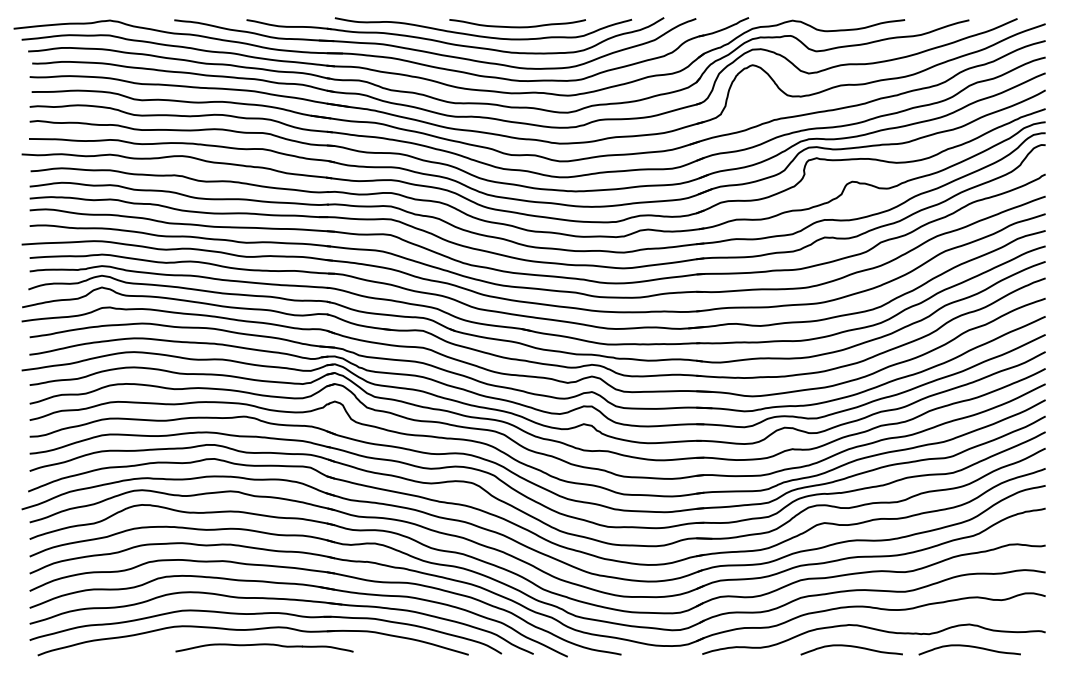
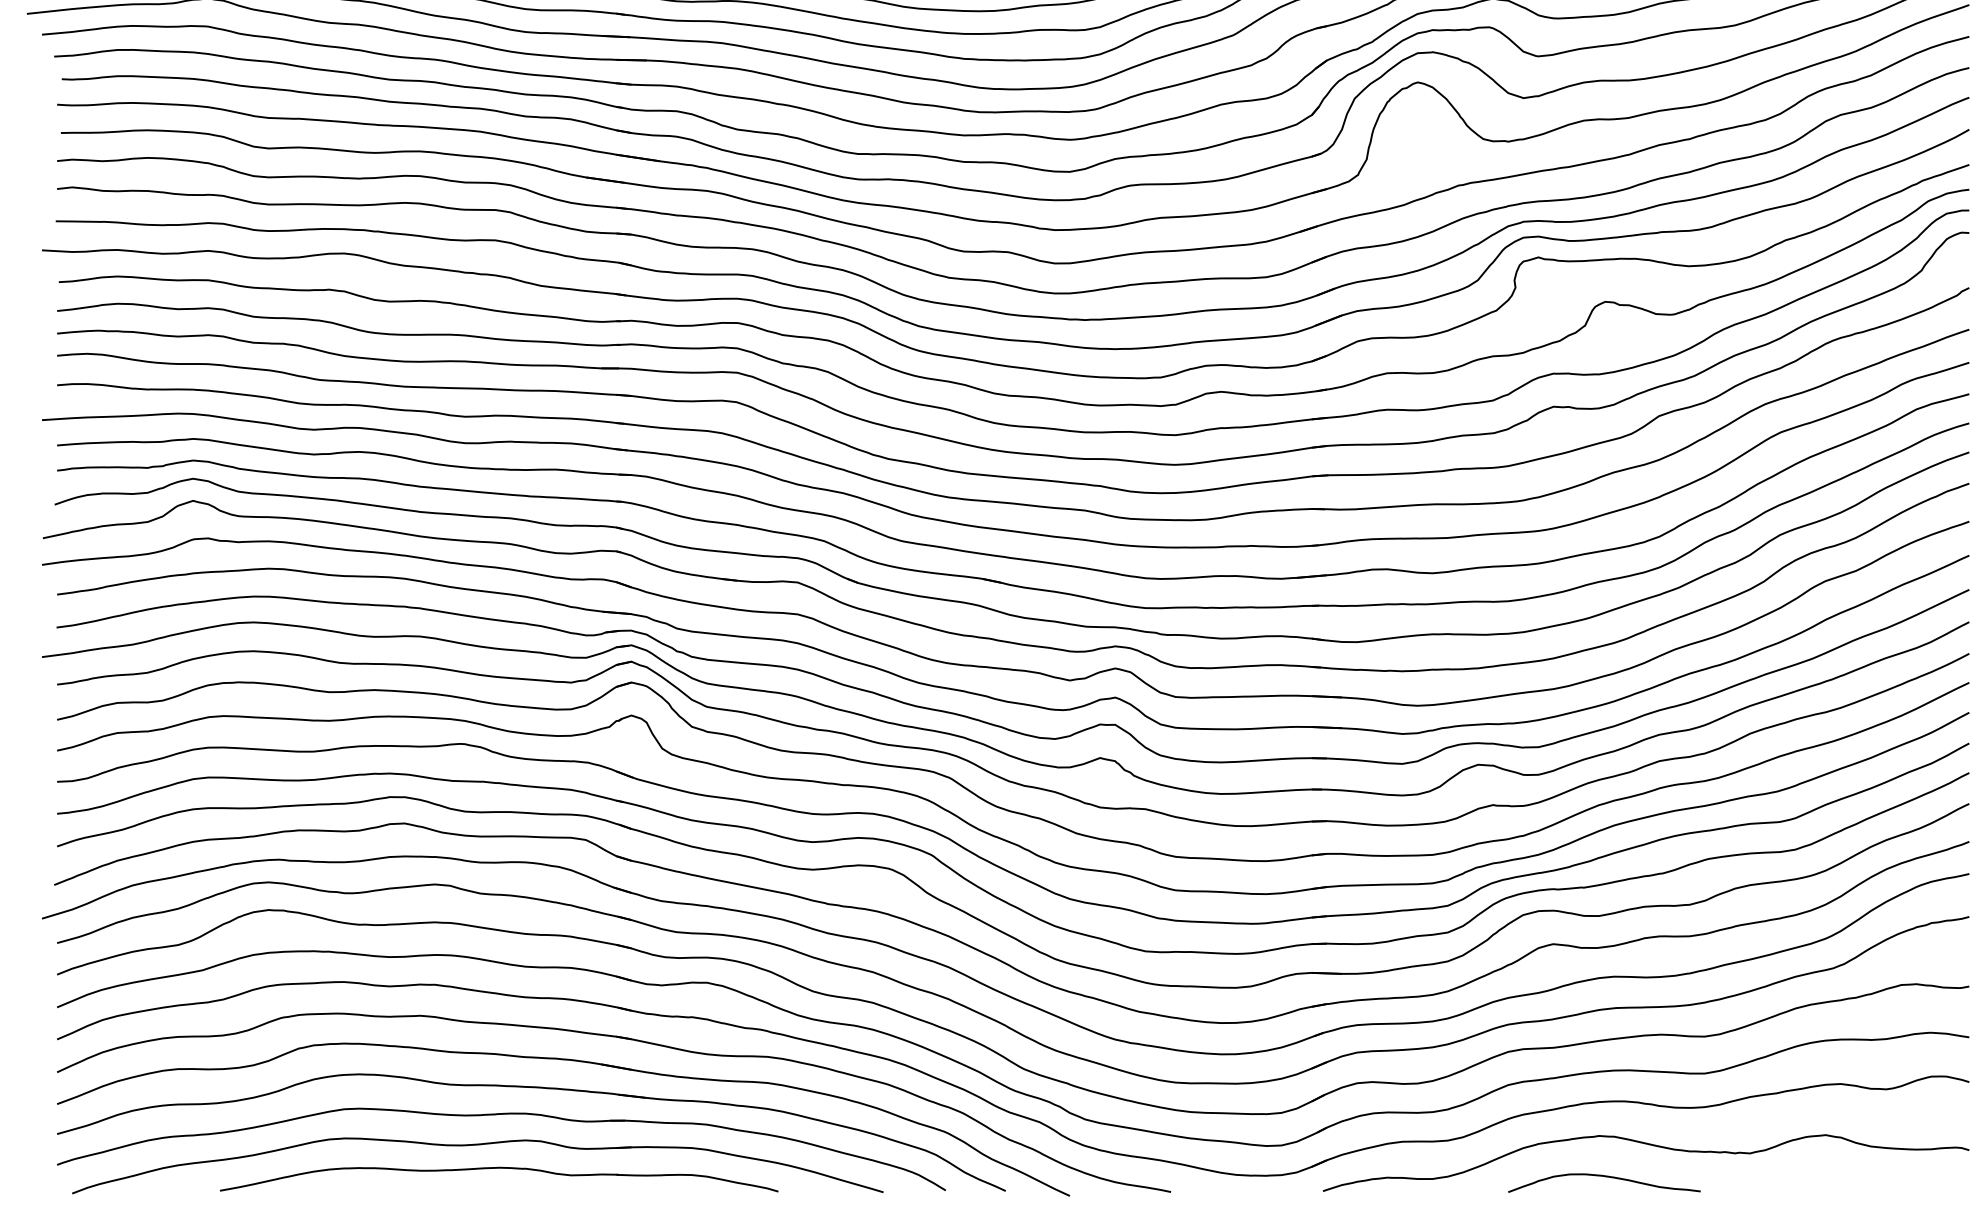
part: (264, 647) -> (499, 1178), size x1.67
curve: (969, 647) -> (1825, 1178), removed

